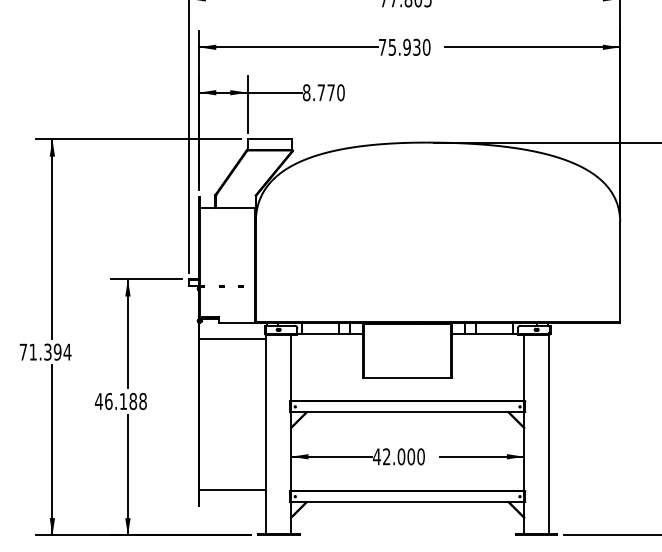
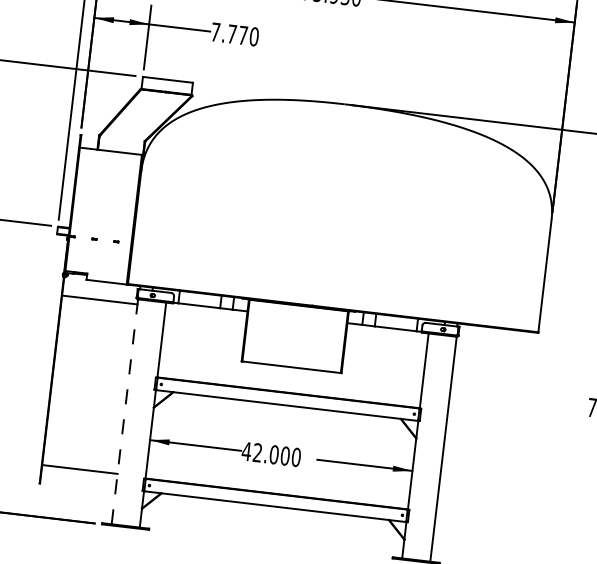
text: (306, 92) -> (215, 31), 8.770 -> 7.770
line: (266, 434) -> (125, 411), solid -> dashed

